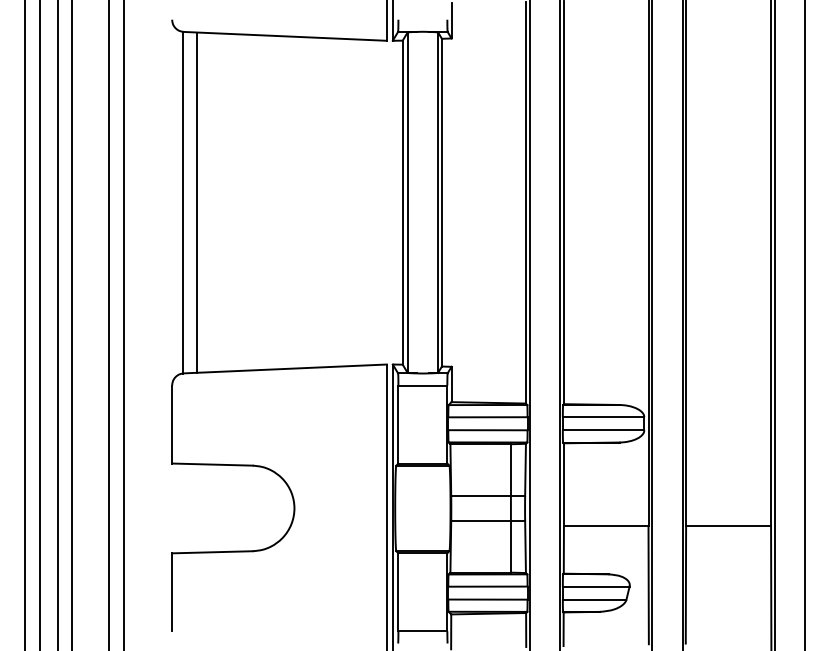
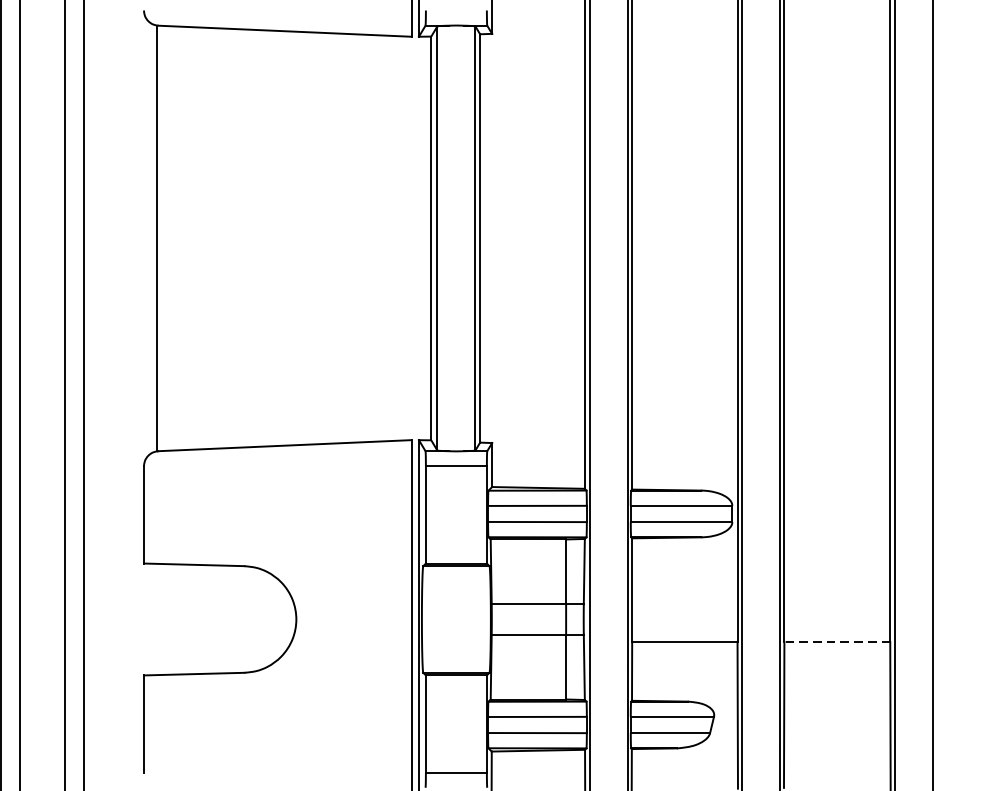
line: (197, 202) -> (175, 238), removed
line: (728, 526) -> (837, 641), solid -> dashed

